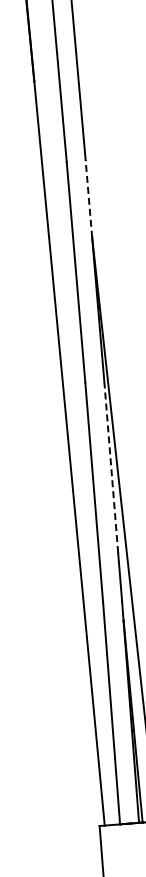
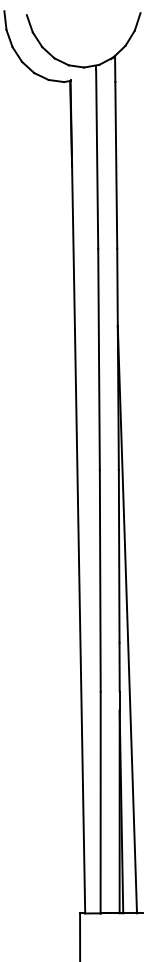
line: (88, 199) -> (117, 287), dashed -> solid
line: (111, 466) -> (119, 555), dashed -> solid

